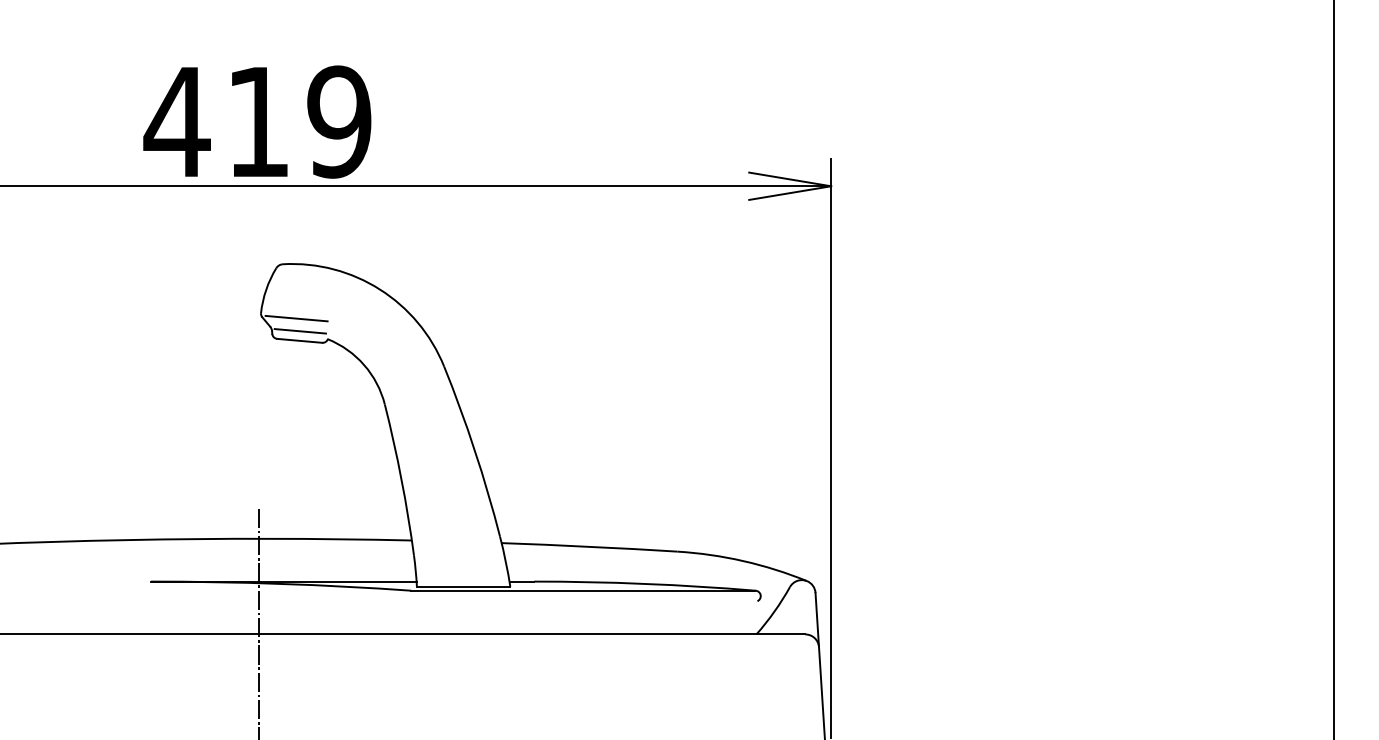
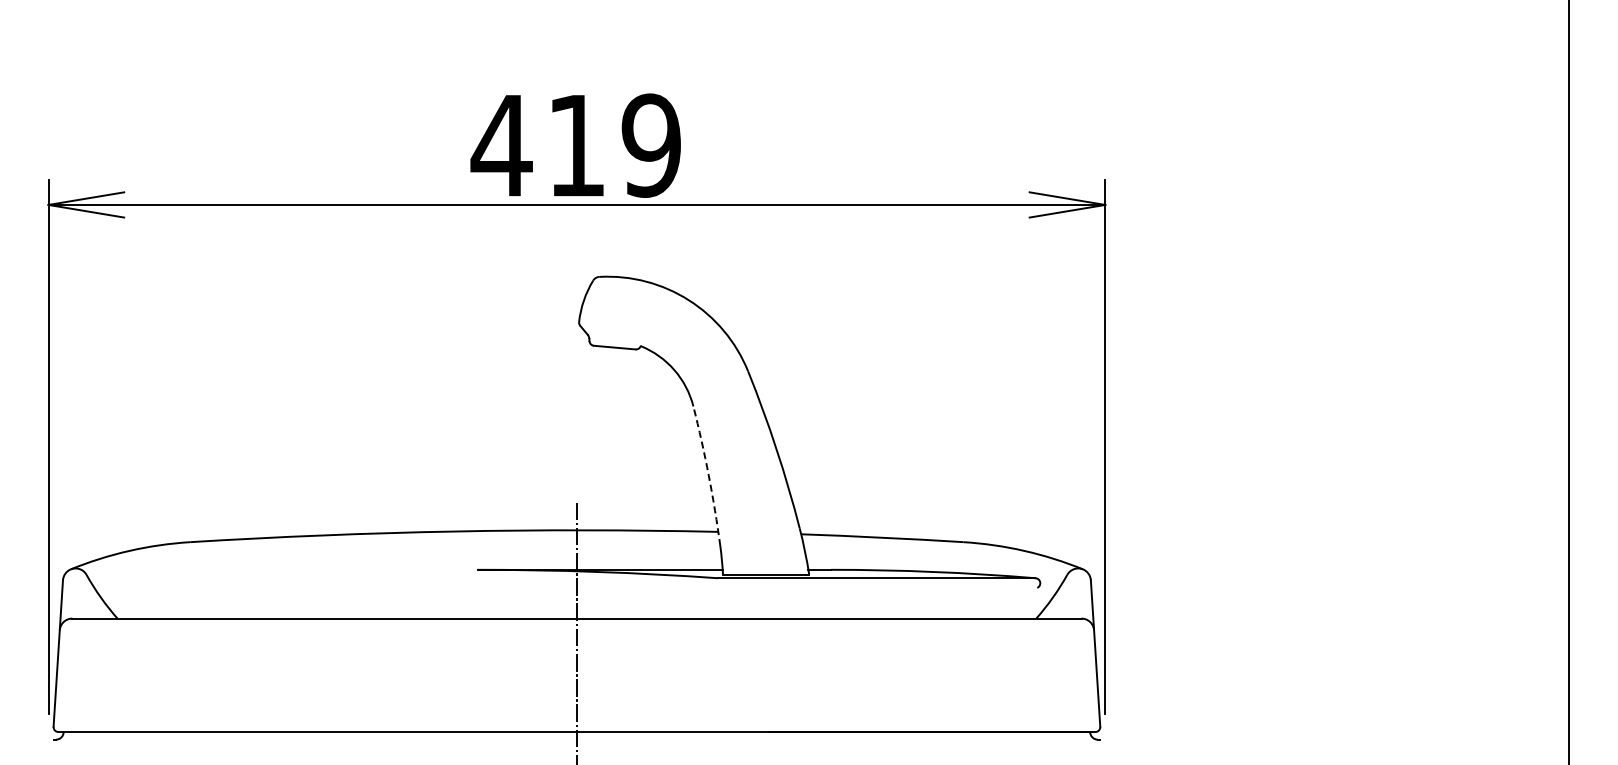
line: (296, 317) -> (611, 326), removed
line: (300, 330) -> (615, 338), removed
arc: (401, 479) -> (708, 475), solid -> dashed

